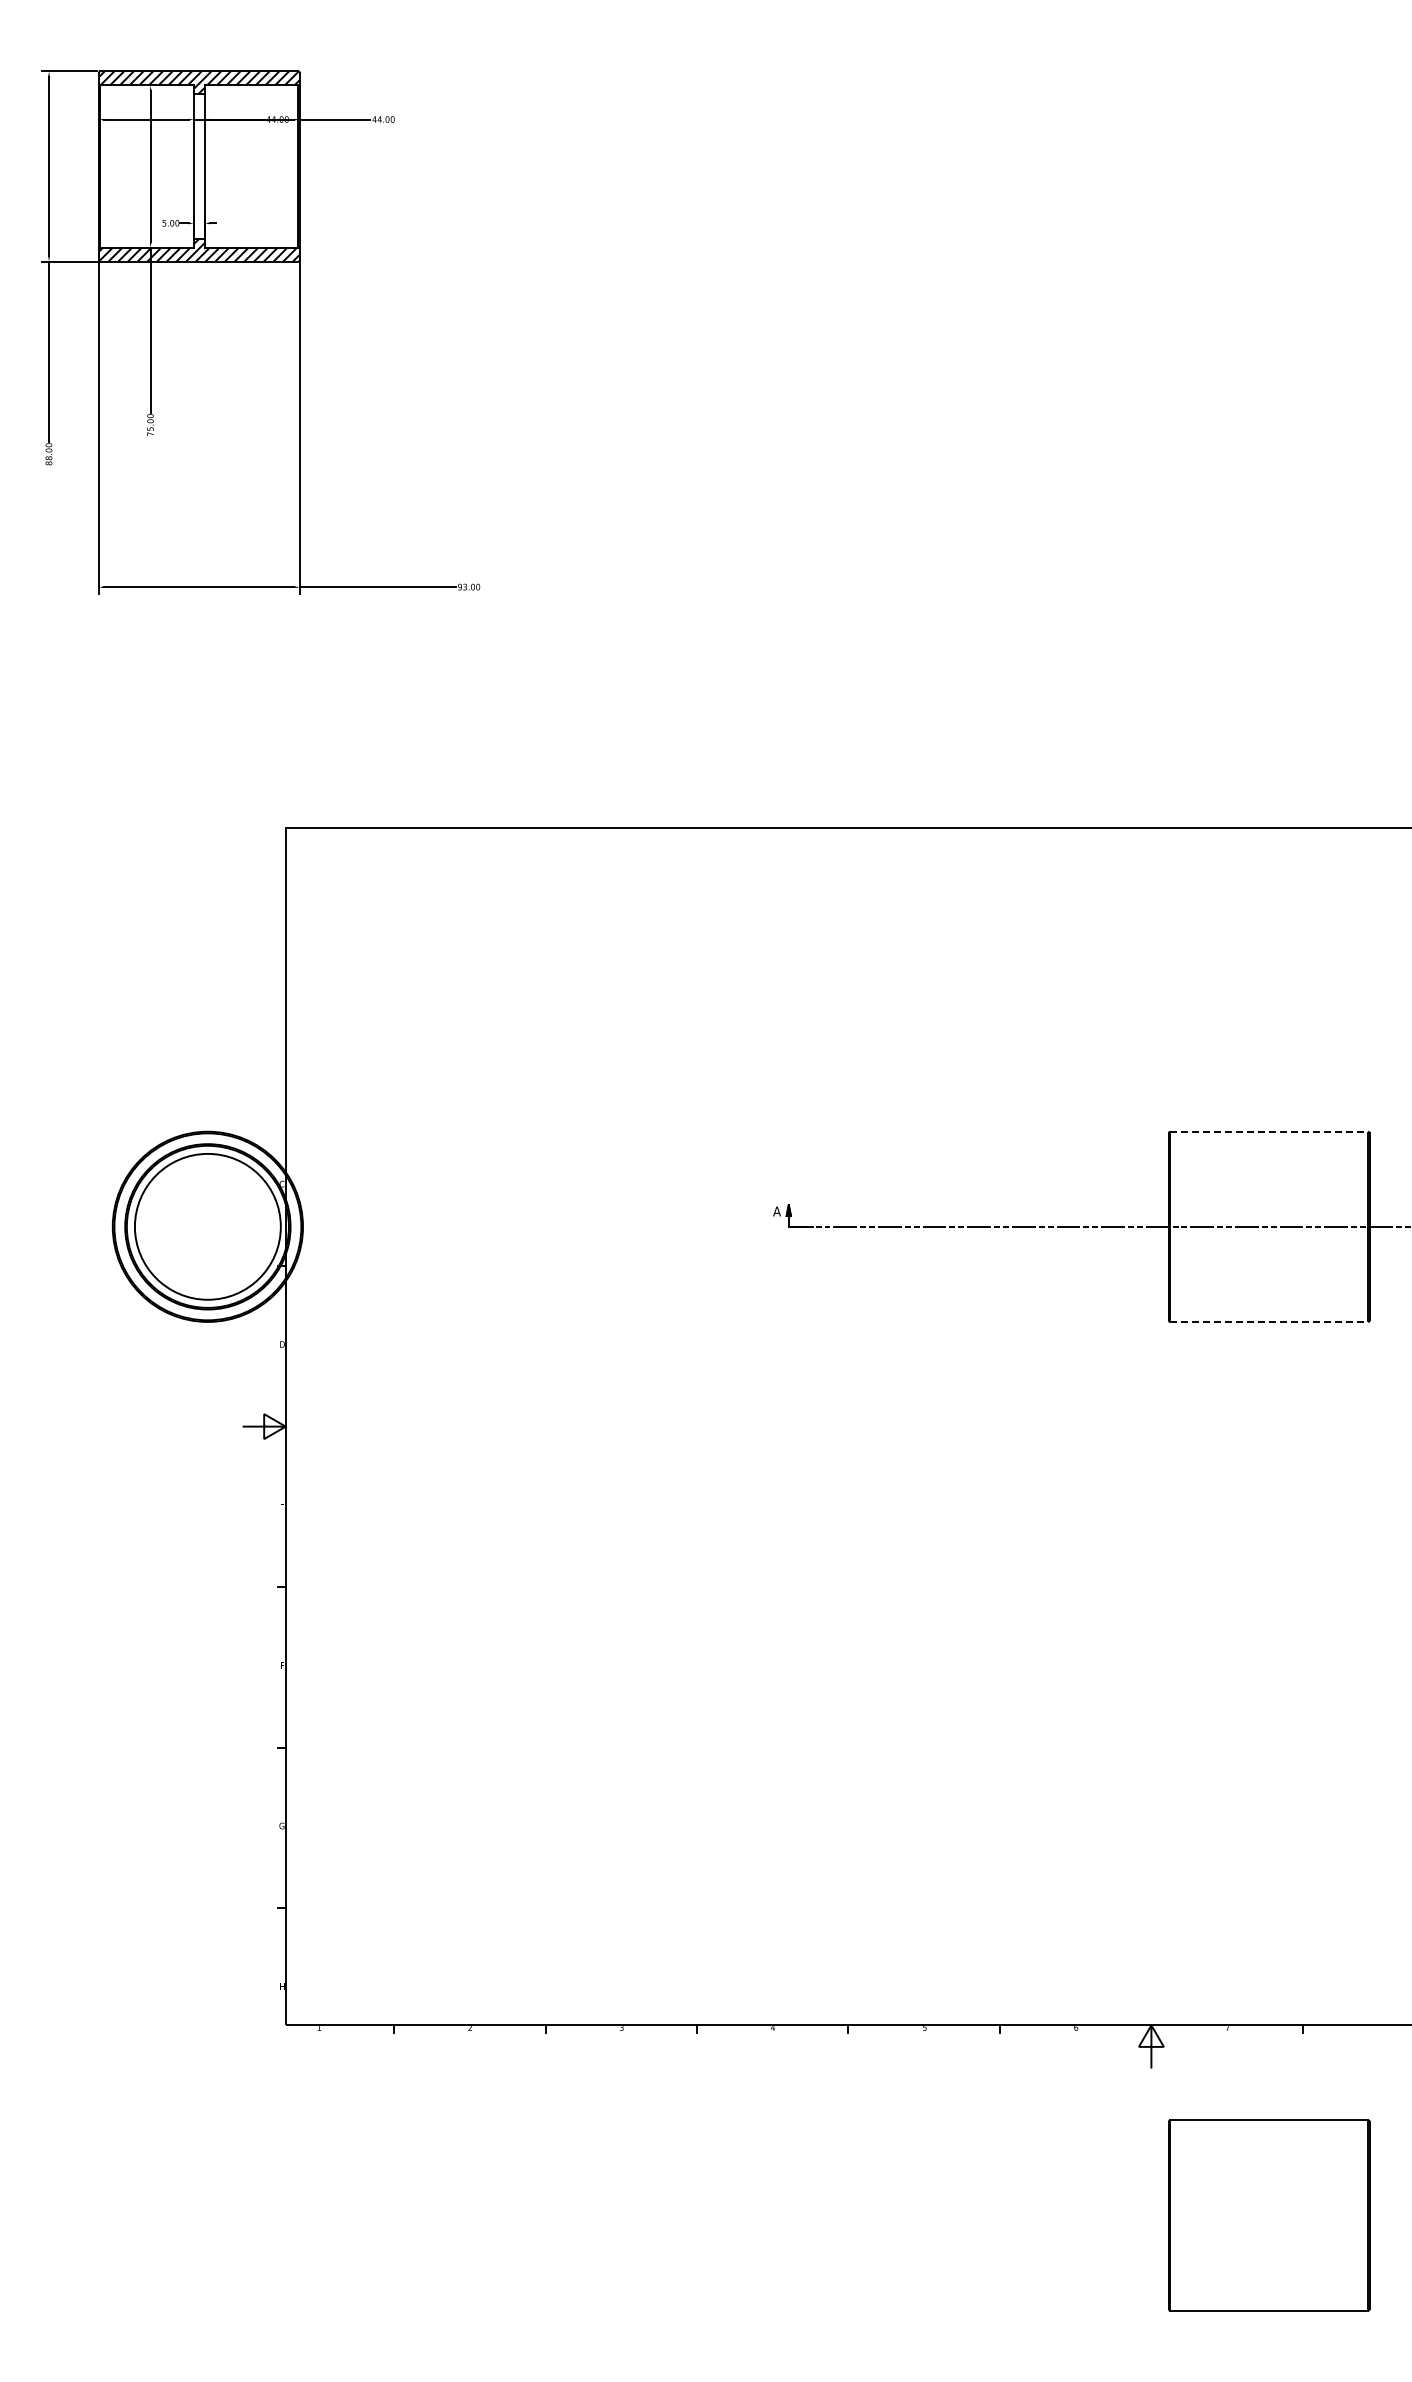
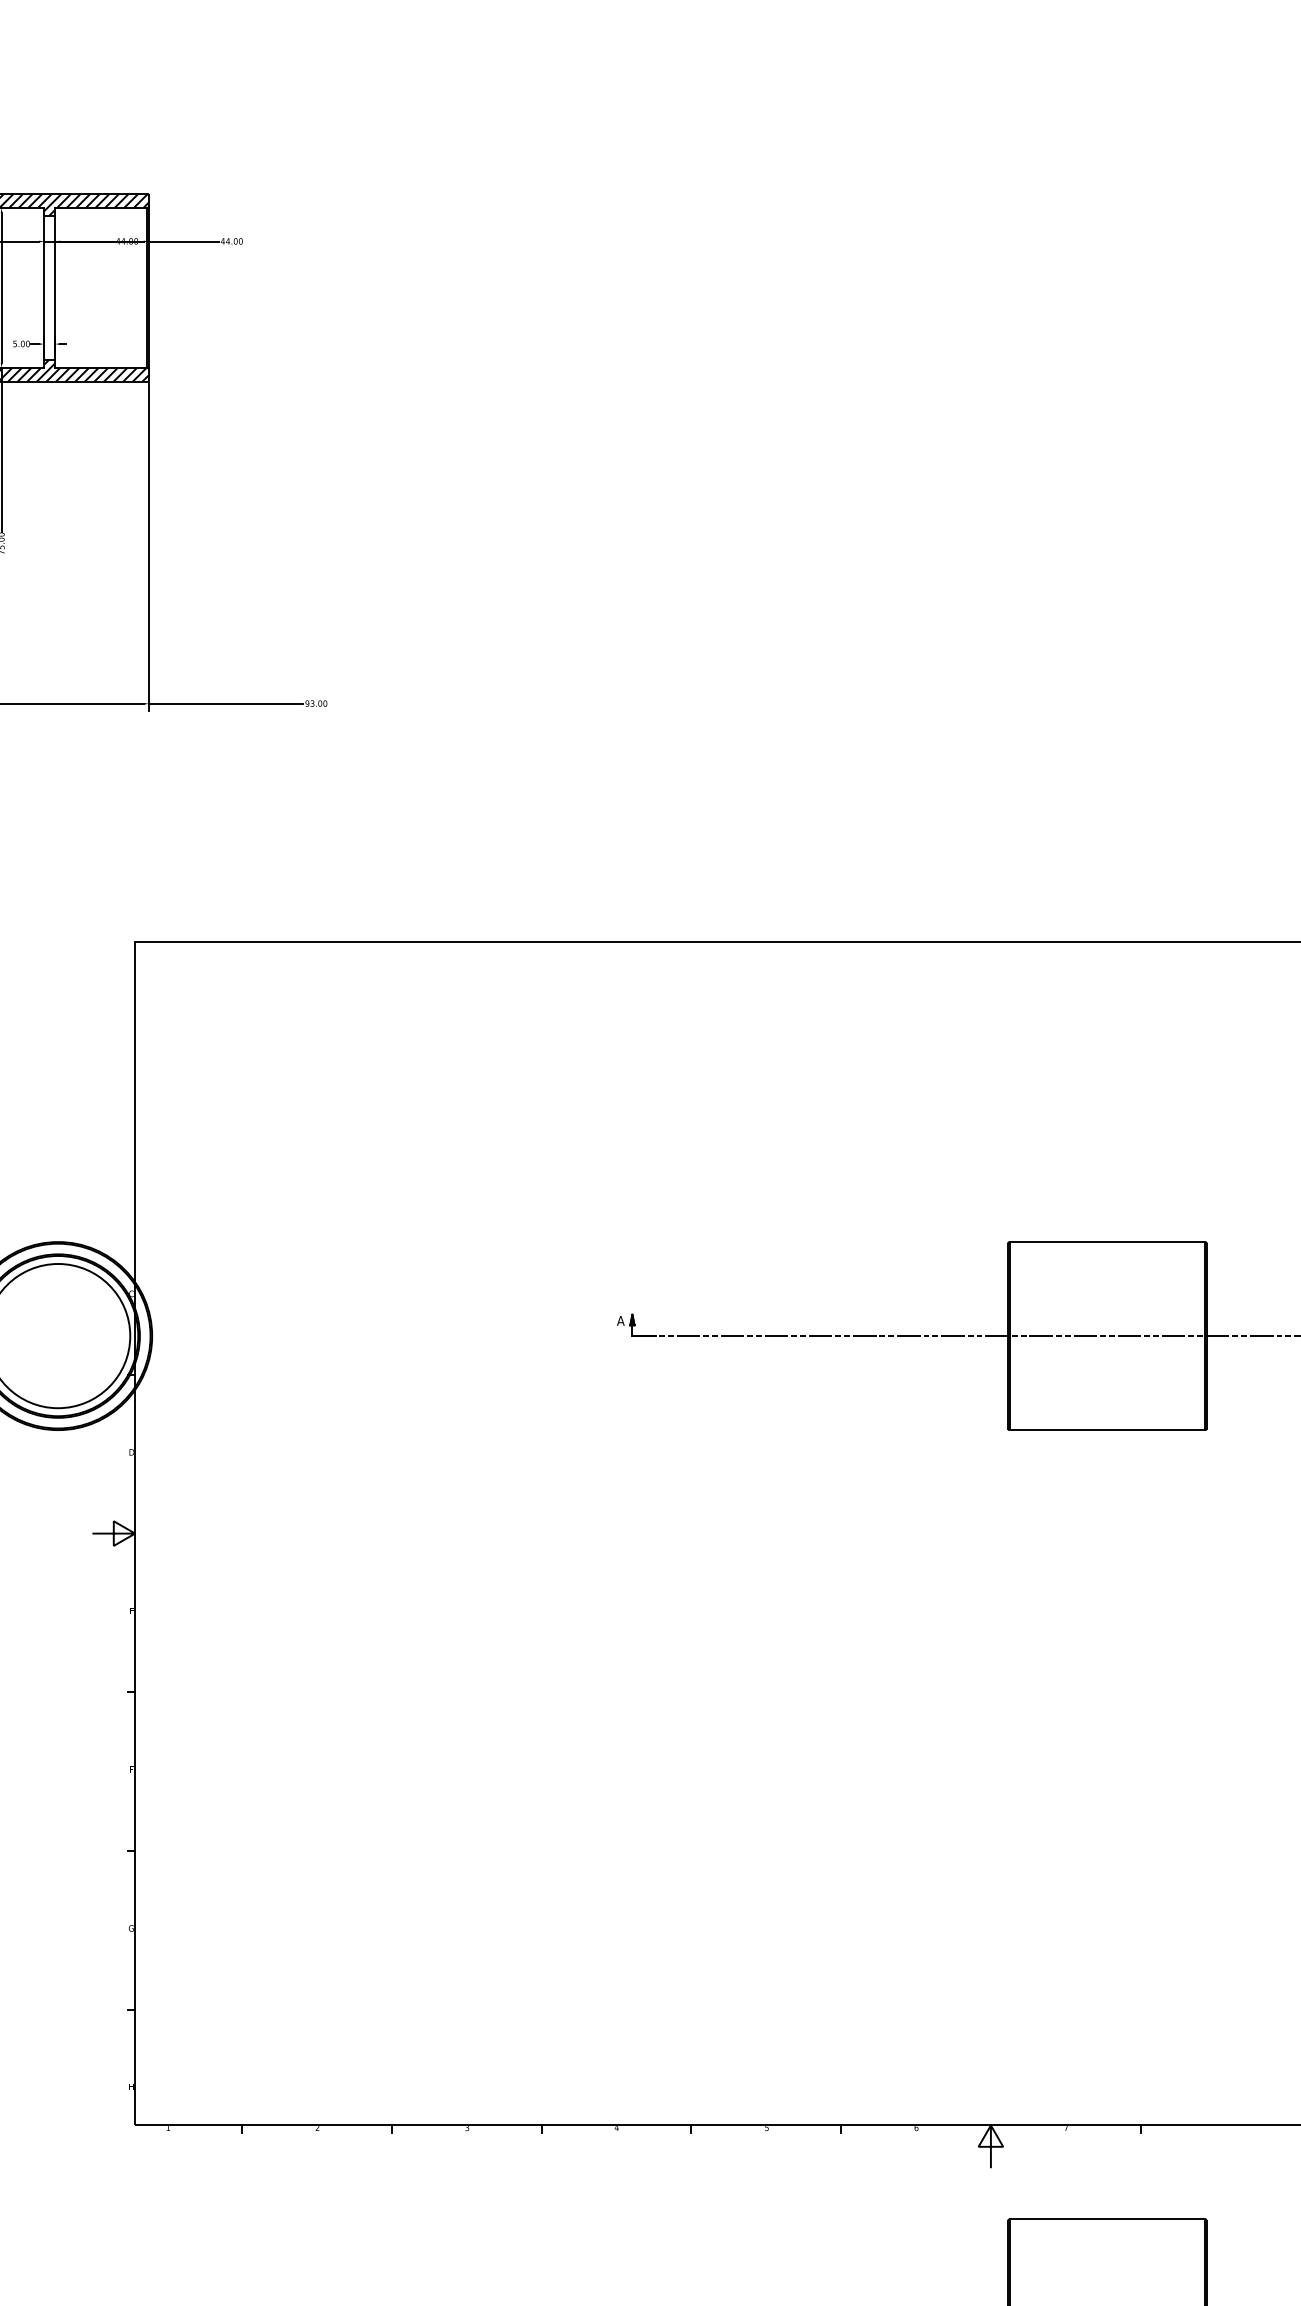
line: (1269, 1131) -> (1107, 1241), dashed -> solid
line: (1269, 1321) -> (1107, 1429), dashed -> solid

